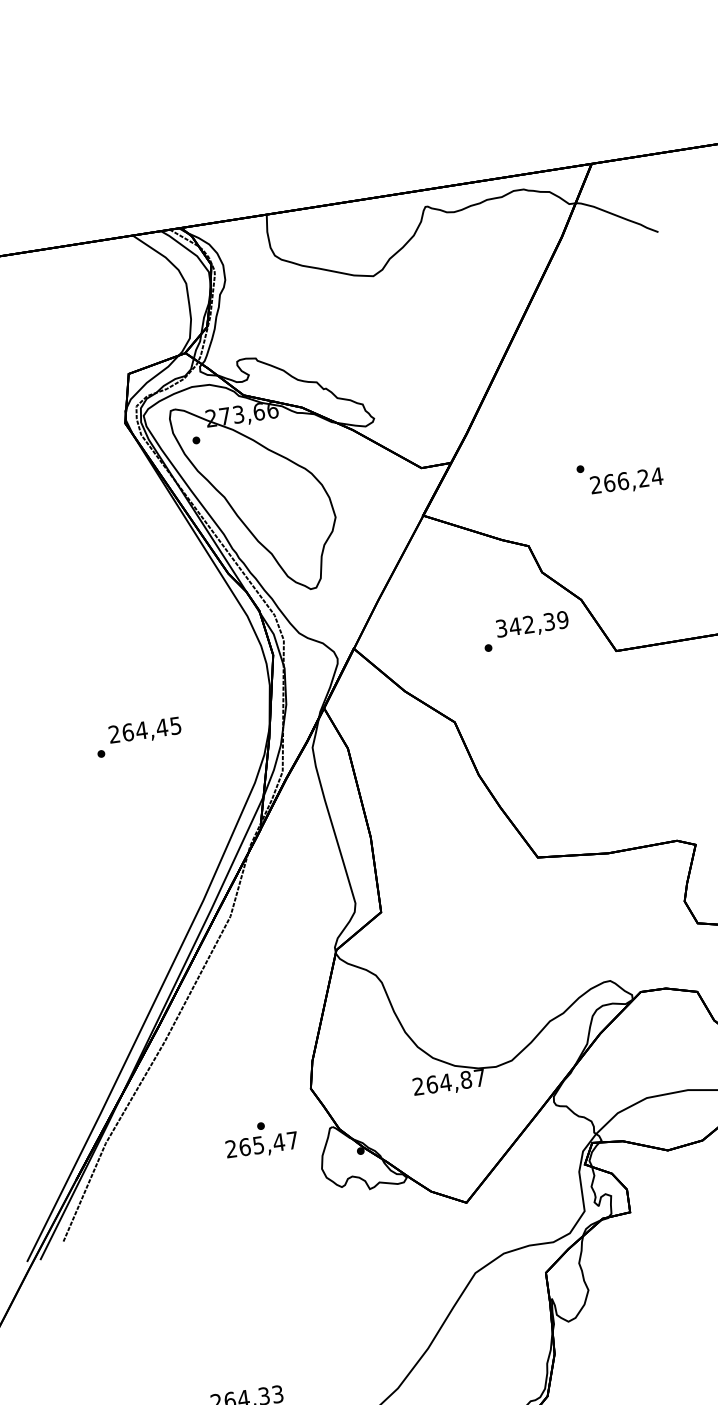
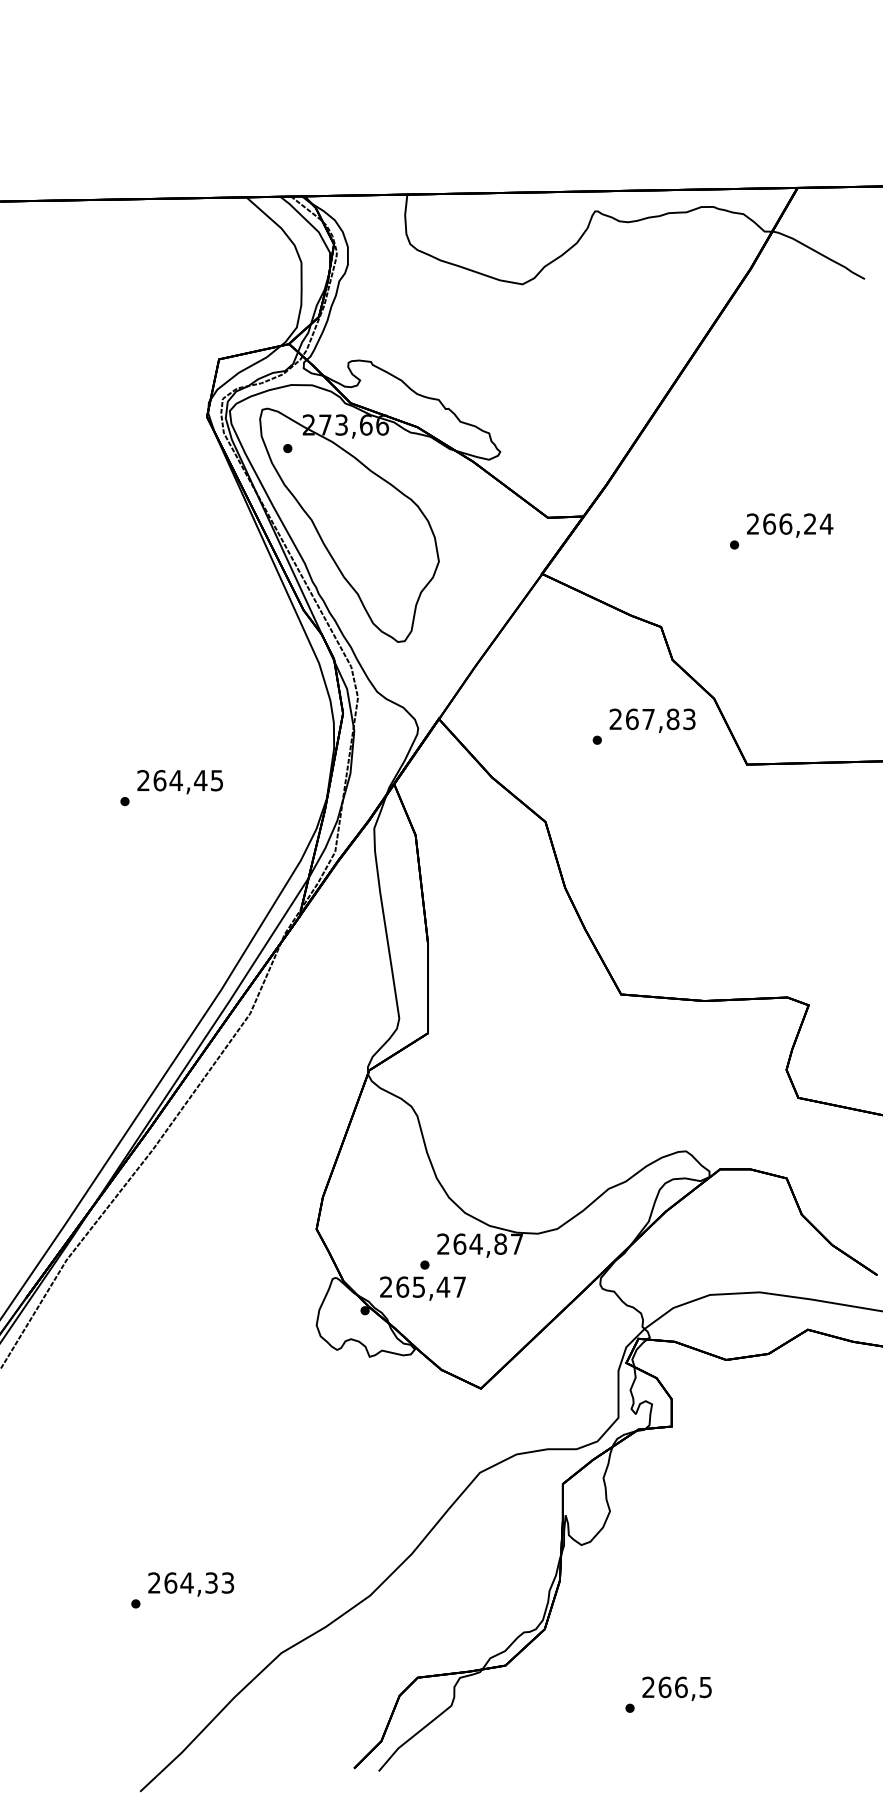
text: (627, 481) -> (790, 525), moved
text: (532, 624) -> (652, 719), 342,39 -> 267,83
text: (260, 1139) -> (422, 1280), moved

